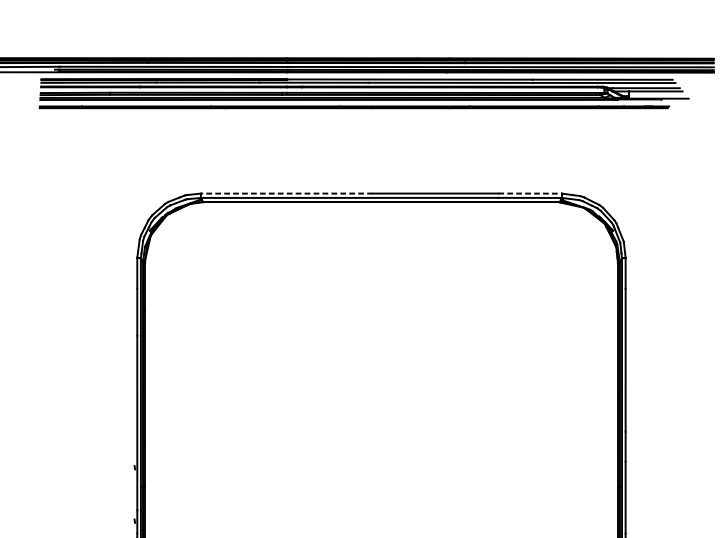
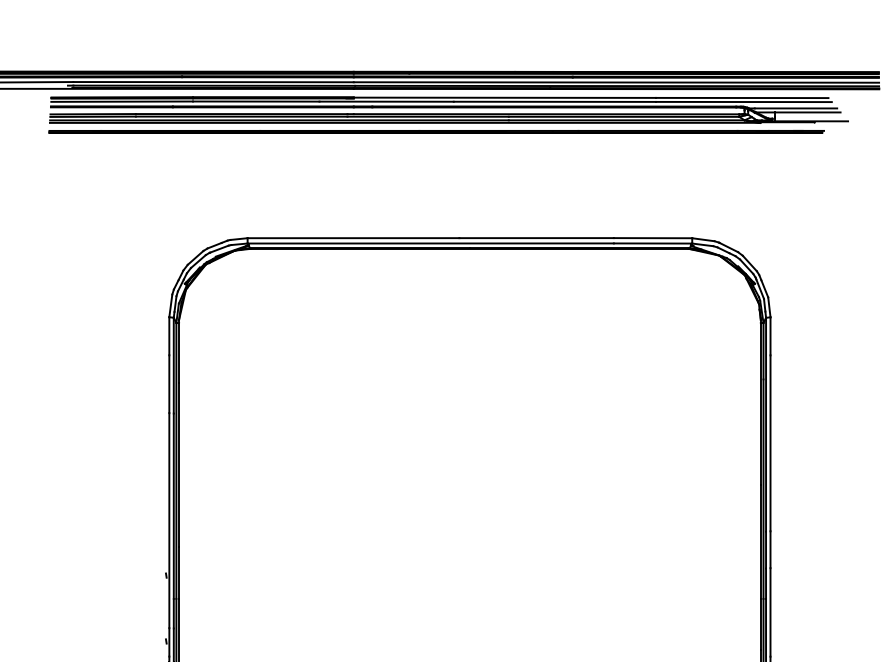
line: (286, 193) -> (353, 238), dashed -> solid
line: (530, 193) -> (653, 238), dashed -> solid

